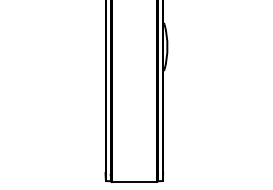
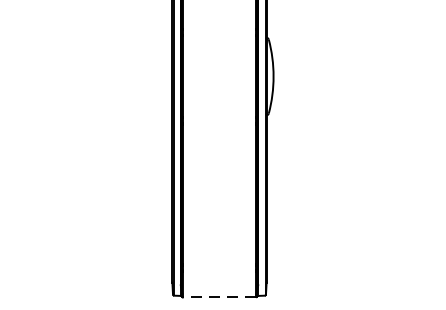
line: (133, 182) -> (218, 297), solid -> dashed

